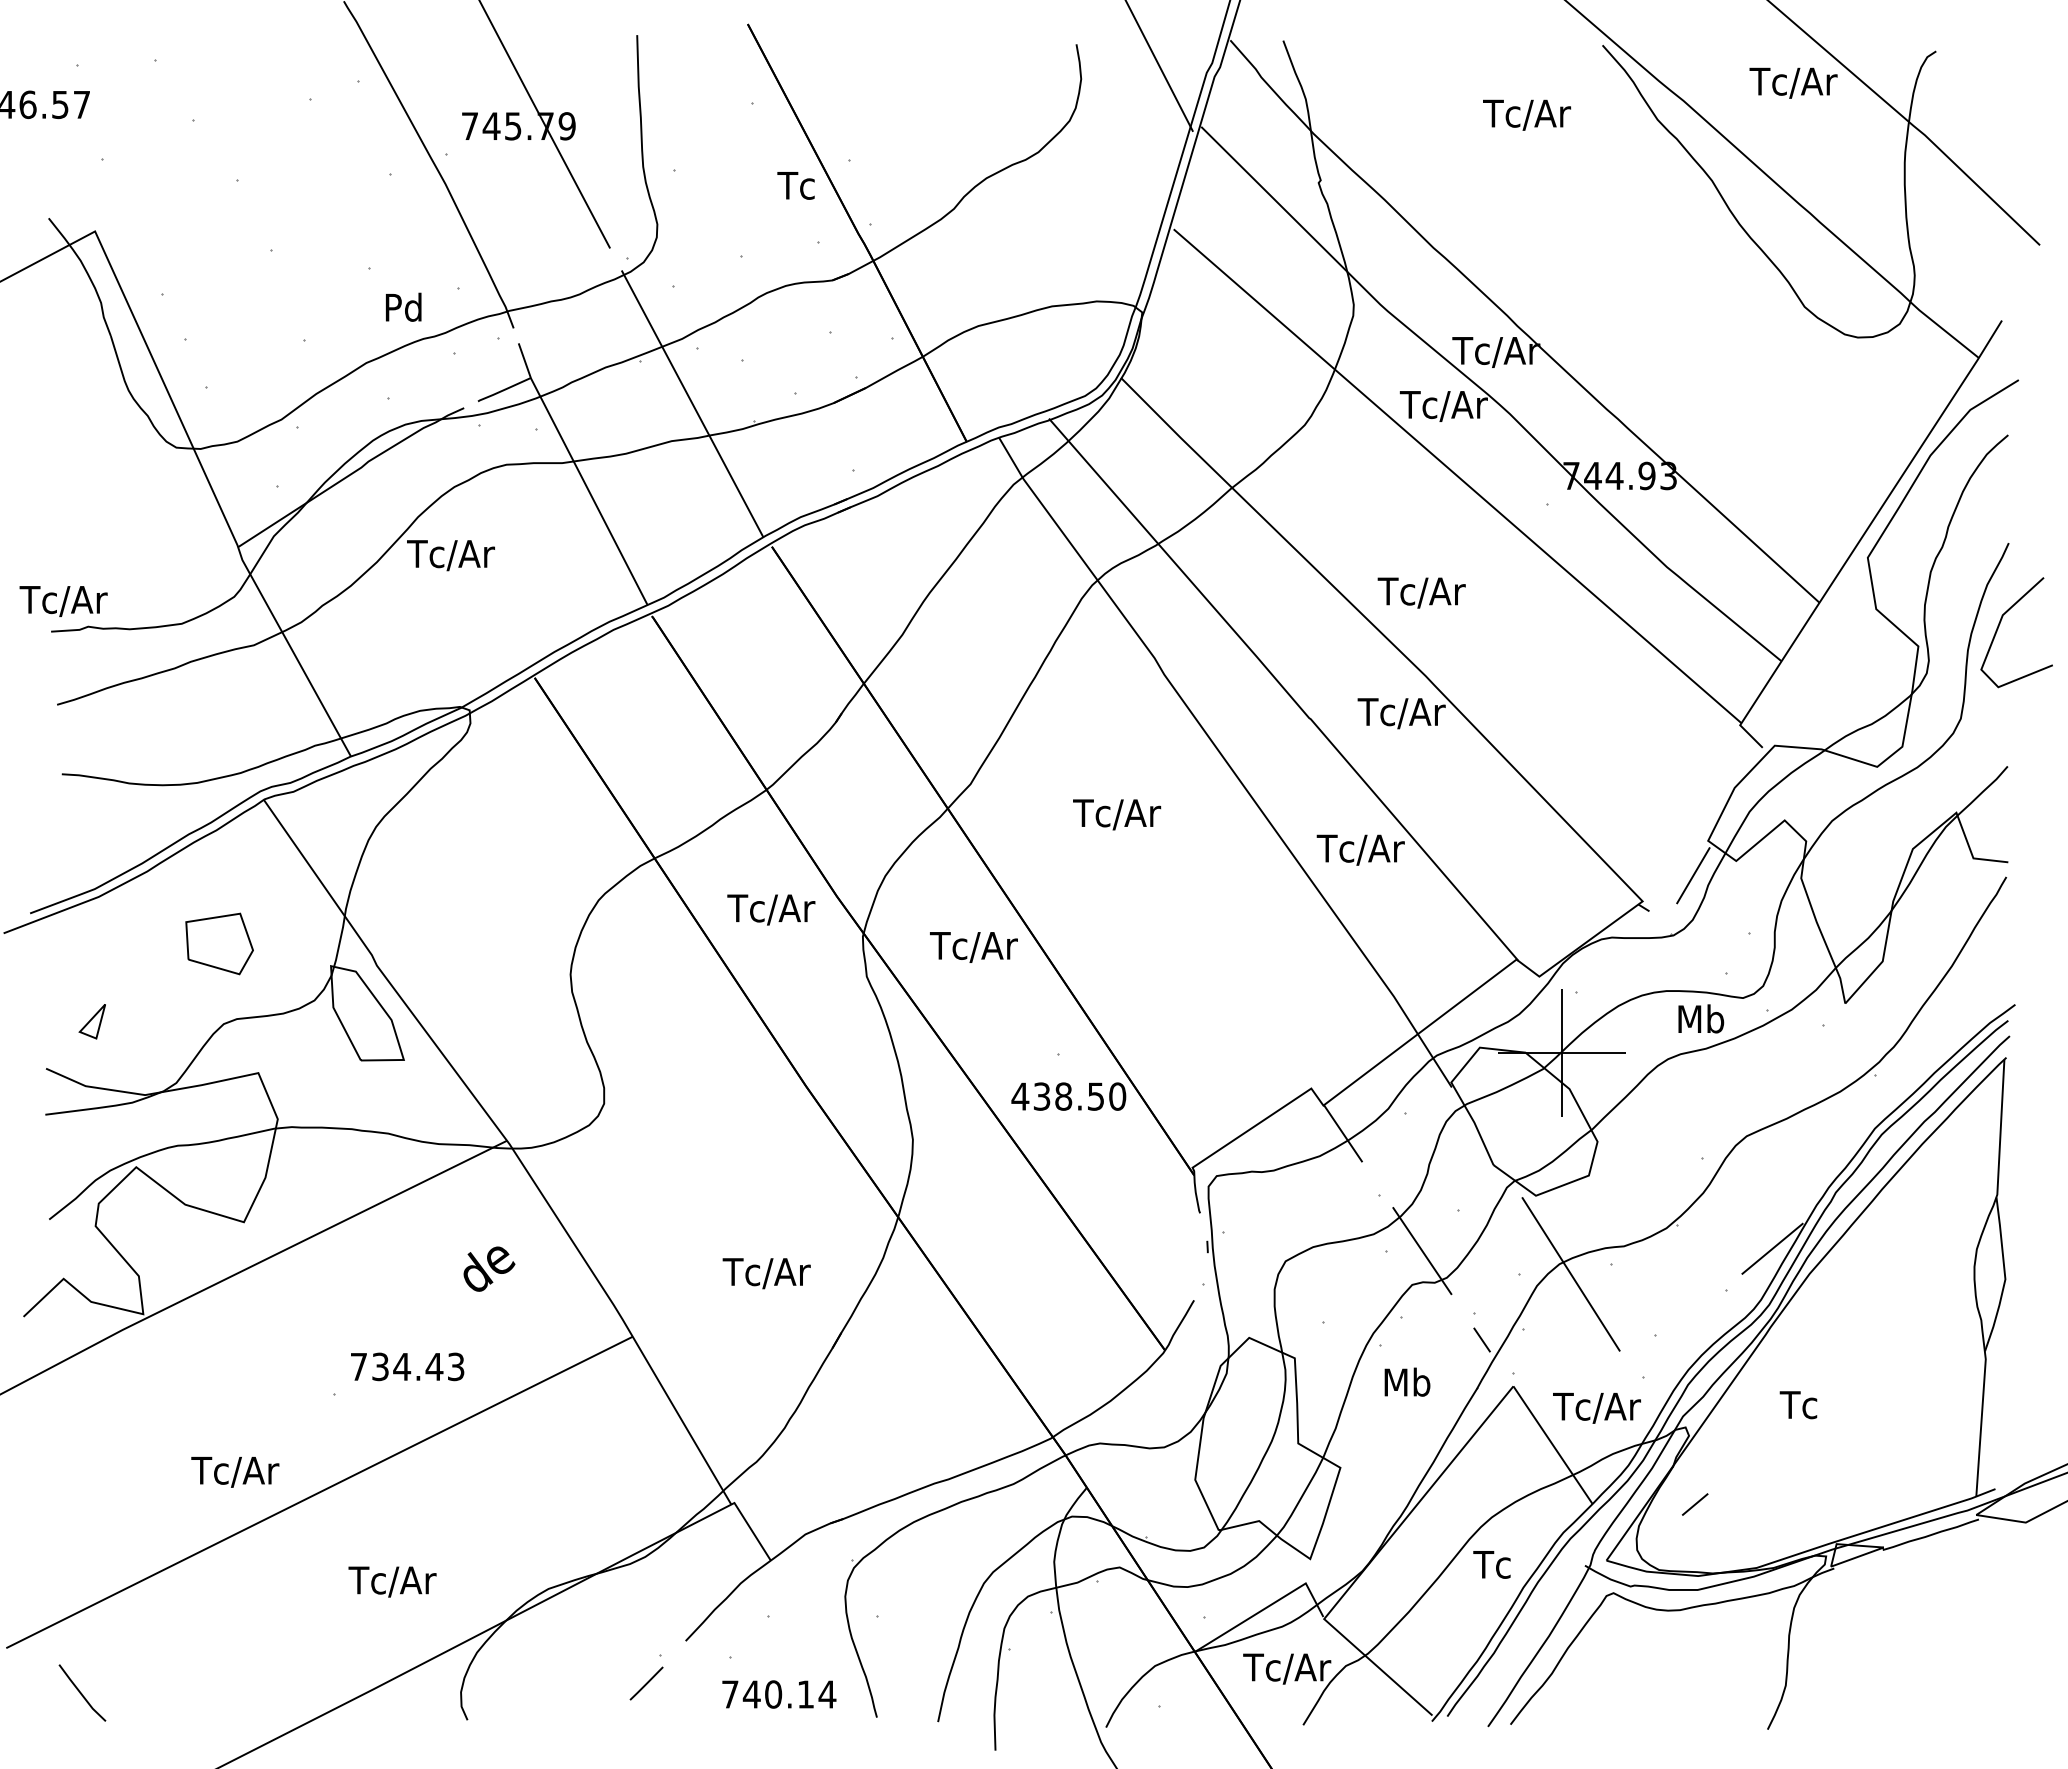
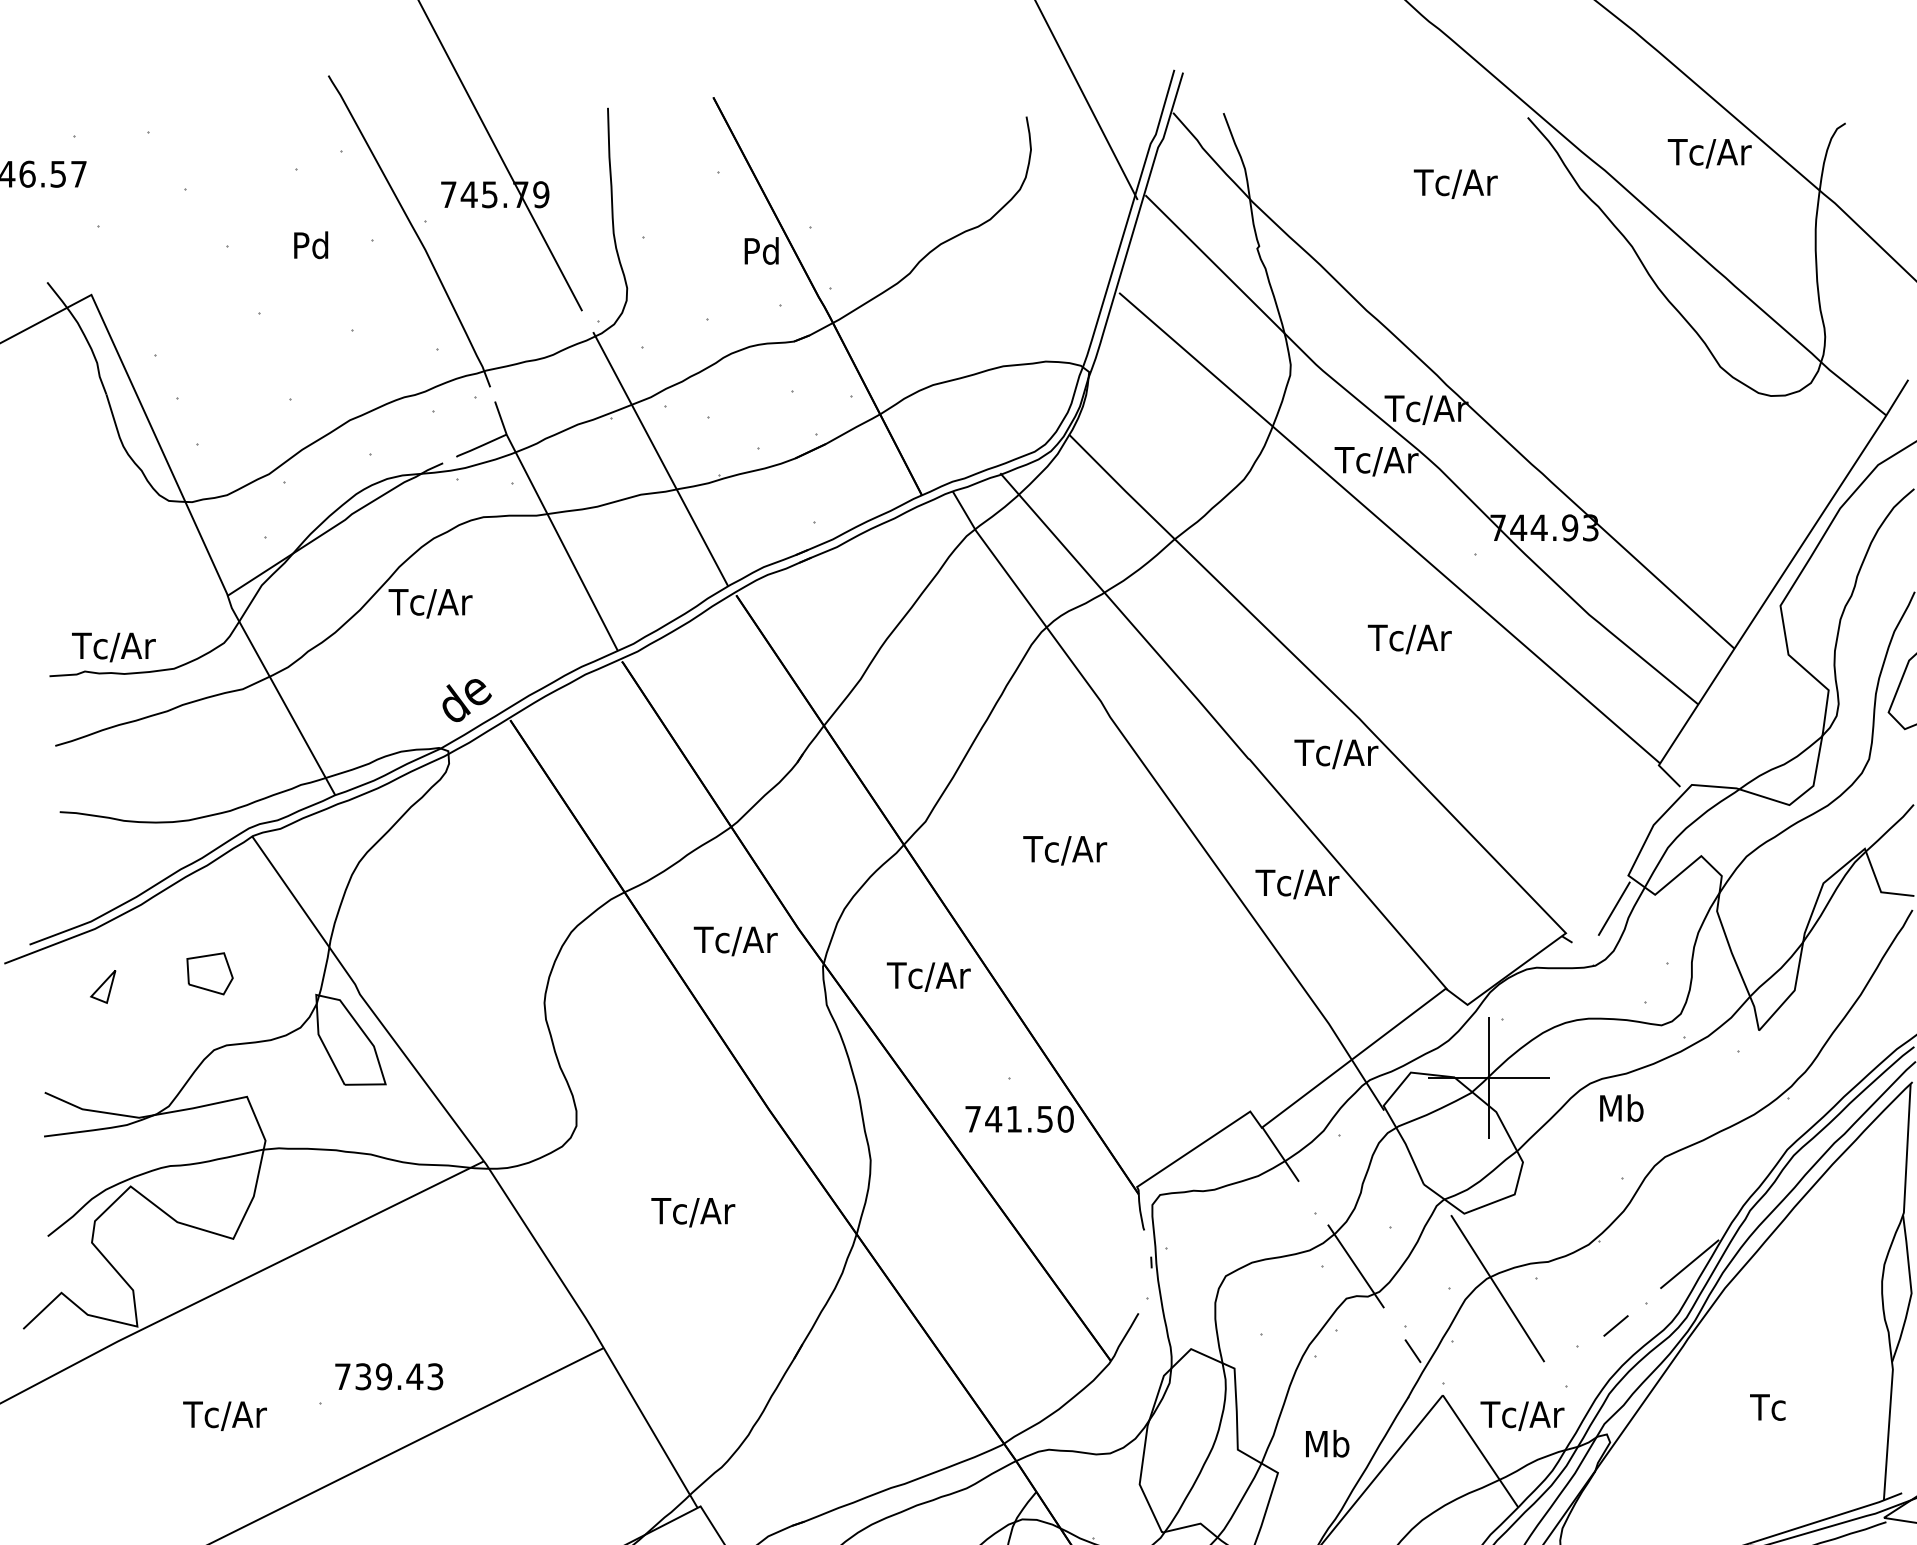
text: (796, 184) -> (759, 250), Tc -> Pd
text: (403, 306) -> (310, 244), moved
text: (1421, 592) -> (1409, 638), moved
text: (63, 601) -> (113, 647), moved
part: (219, 943) -> (209, 973), size x0.71
text: (1701, 1018) -> (1622, 1107), moved
part: (91, 1021) -> (102, 986), moved
text: (1041, 1096) -> (993, 1119), 438.50 -> 741.50
text: (489, 1268) -> (467, 699), moved
text: (766, 1273) -> (693, 1212), moved
text: (402, 1366) -> (384, 1376), 734.43 -> 739.43
text: (1407, 1381) -> (1327, 1443), moved
text: (1798, 1405) -> (1767, 1407), moved
text: (235, 1472) -> (225, 1416), moved
line: (1694, 1504) -> (1615, 1325), moved

